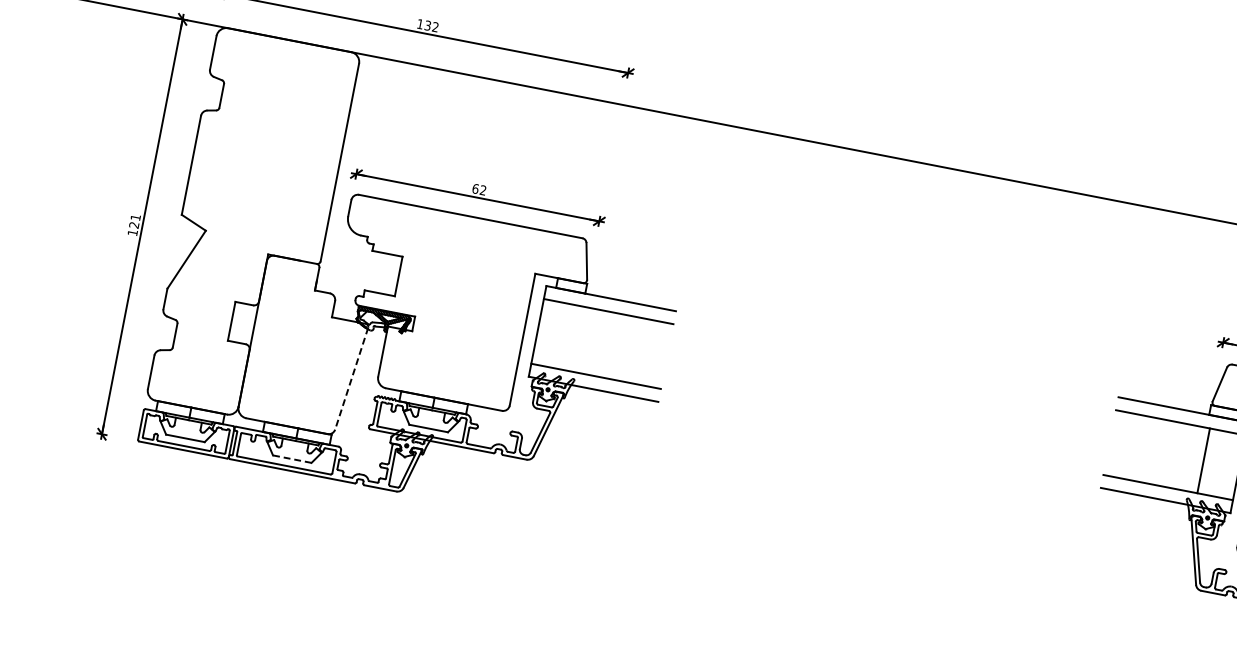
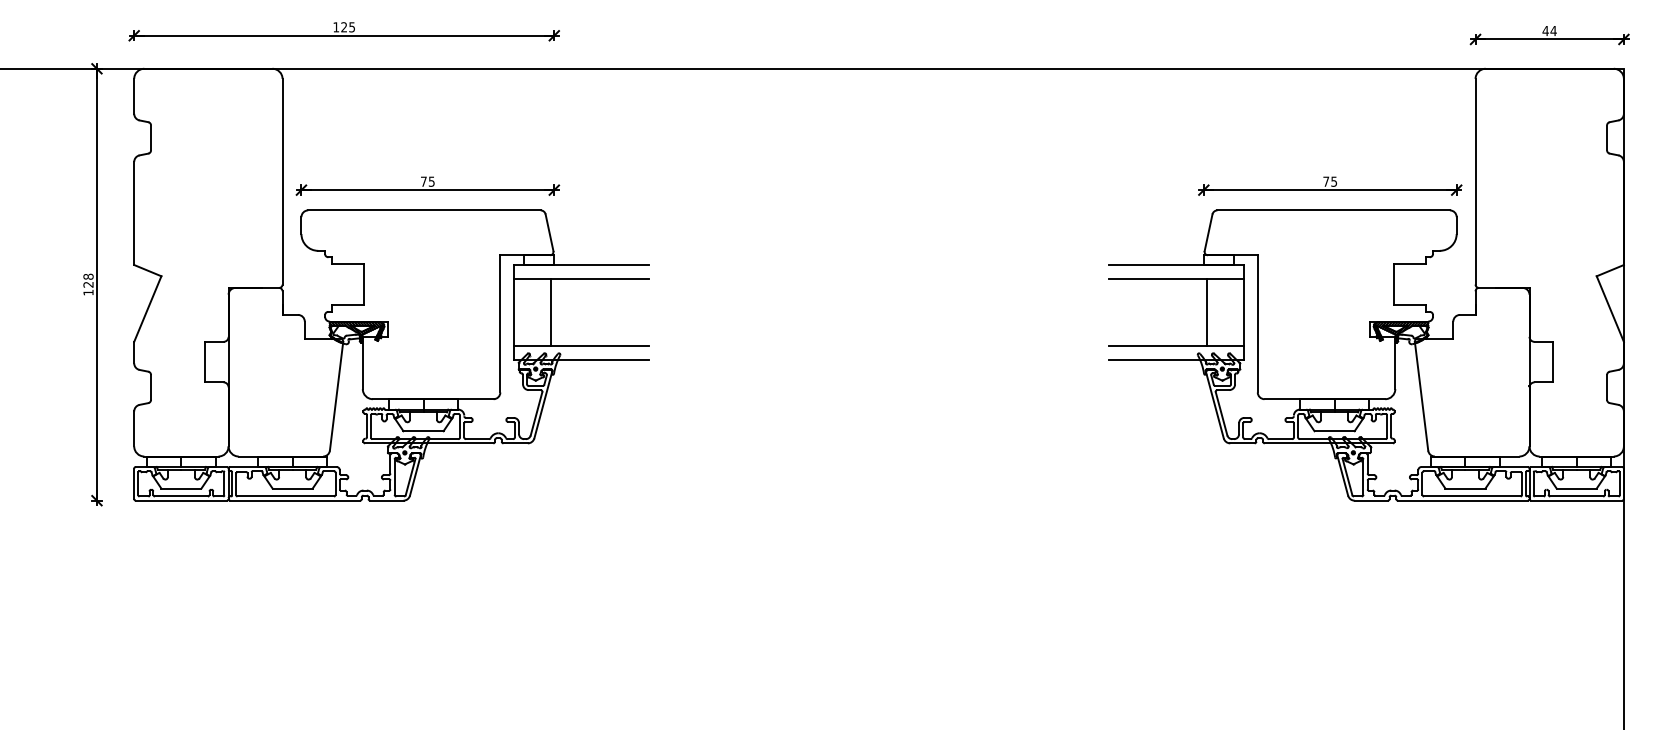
text: (431, 26) -> (347, 27), 132 -> 125
text: (479, 189) -> (427, 181), 62 -> 75
text: (135, 217) -> (88, 276), 121 -> 128
line: (572, 338) -> (550, 312), added
line: (351, 378) -> (336, 396), dashed -> solid
line: (292, 459) -> (292, 488), dashed -> solid

